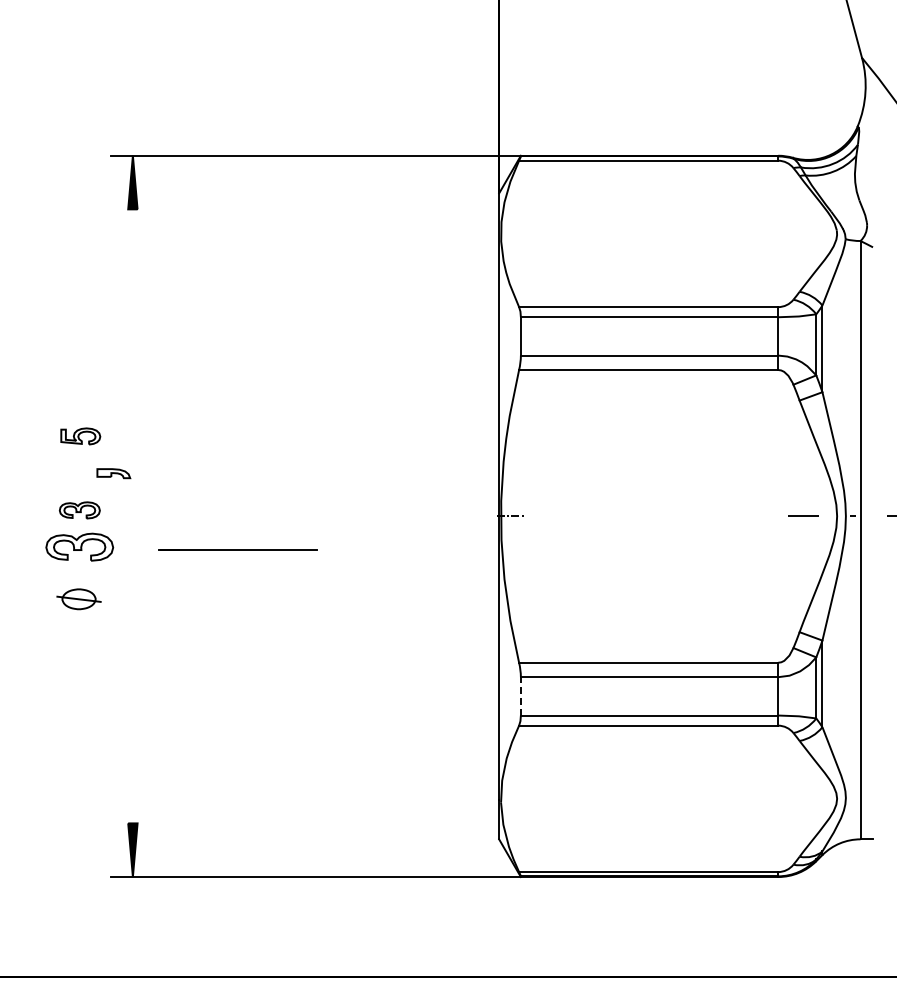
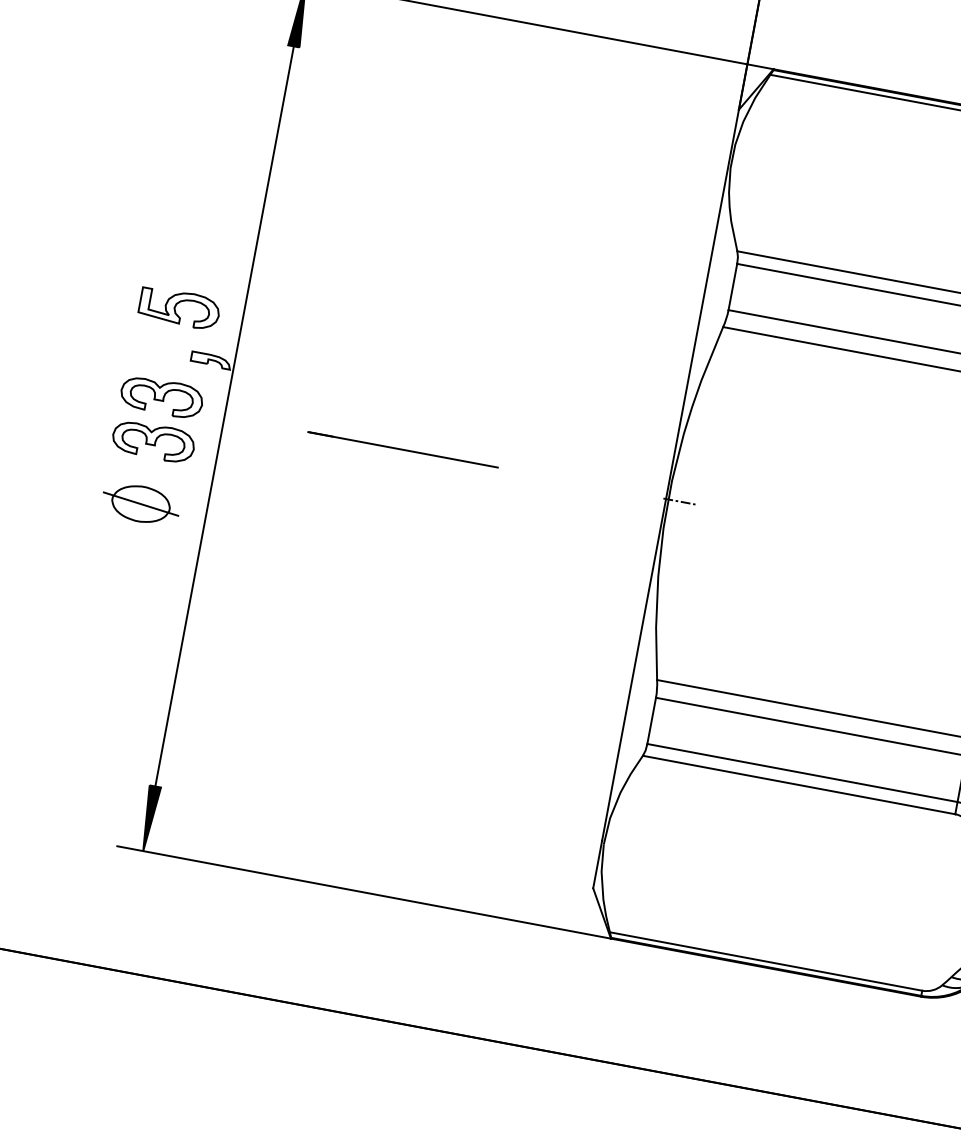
part: (80, 436) -> (179, 308), size x1.67
part: (79, 510) -> (161, 397), size x1.67
line: (132, 516) -> (224, 416), added
line: (237, 549) -> (402, 448), moved
part: (78, 599) -> (140, 504), size x1.43
line: (520, 695) -> (651, 719), dashed -> solid

